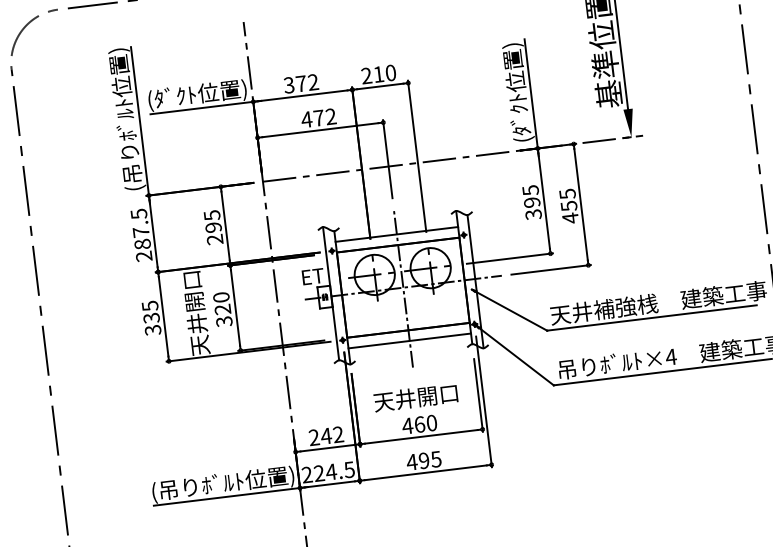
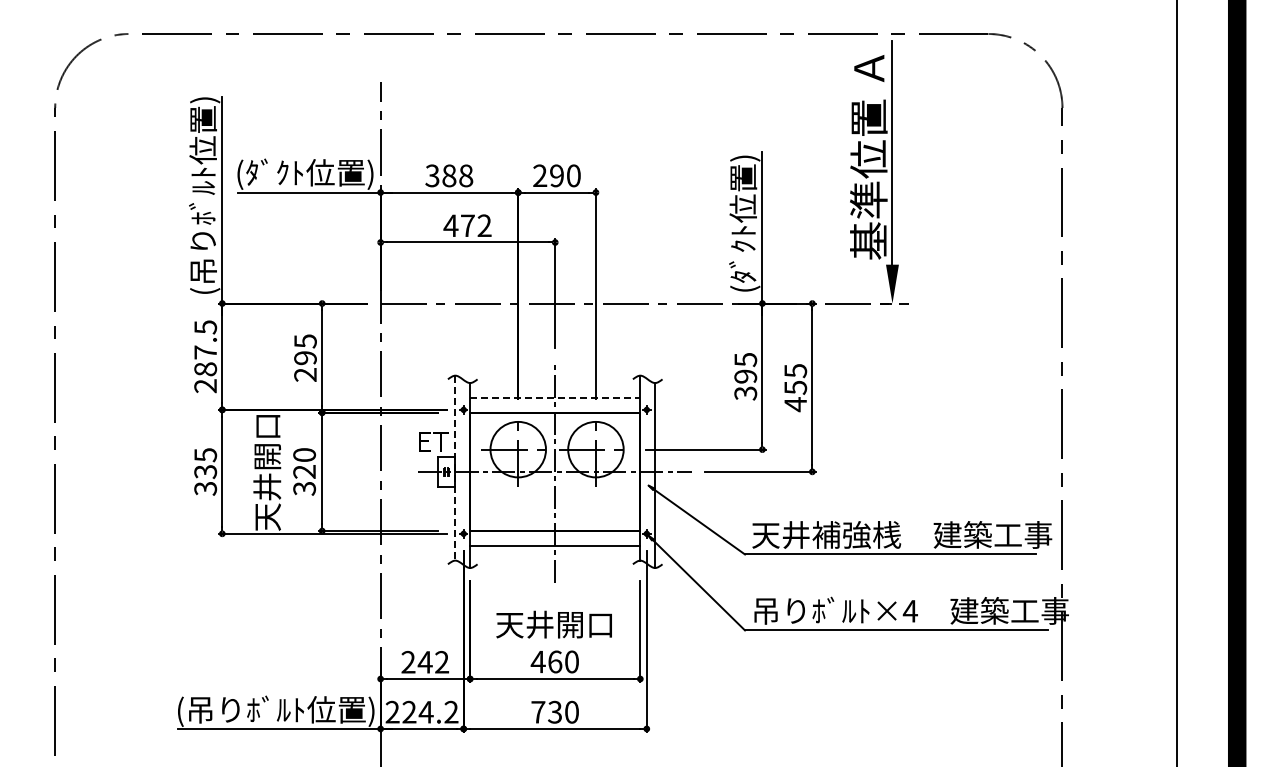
text: (378, 74) -> (556, 175), 210 -> 290
text: (307, 82) -> (457, 175), 372 -> 388
line: (397, 234) -> (555, 397), solid -> dashed
line: (331, 293) -> (455, 468), solid -> dashed
text: (423, 460) -> (554, 711), 495 -> 730
text: (349, 469) -> (451, 711), 224.5 -> 224.2

